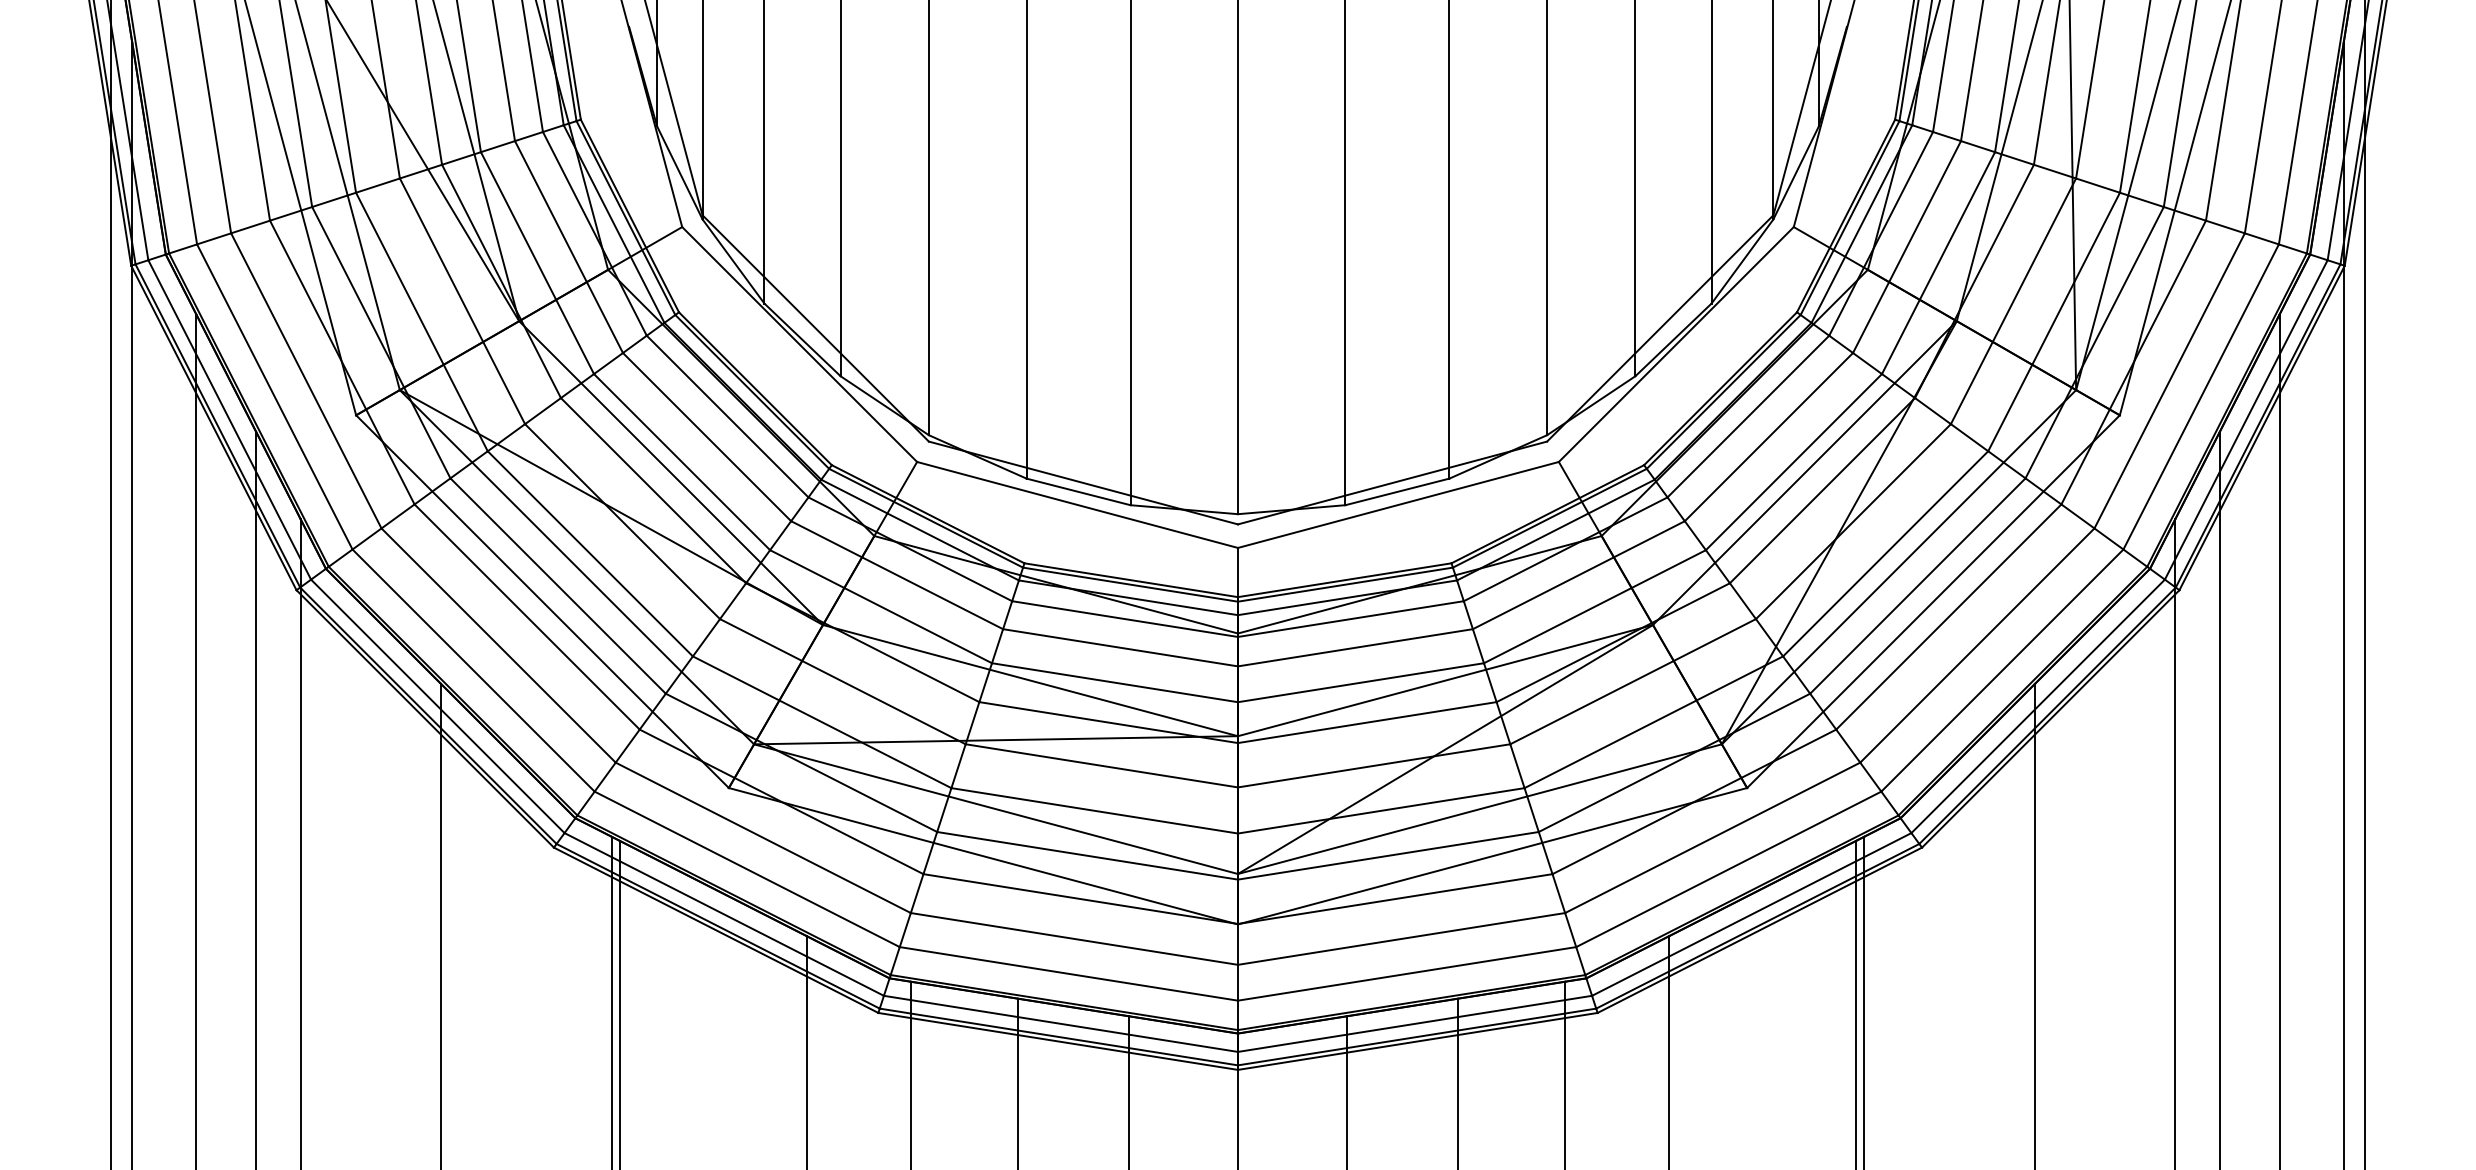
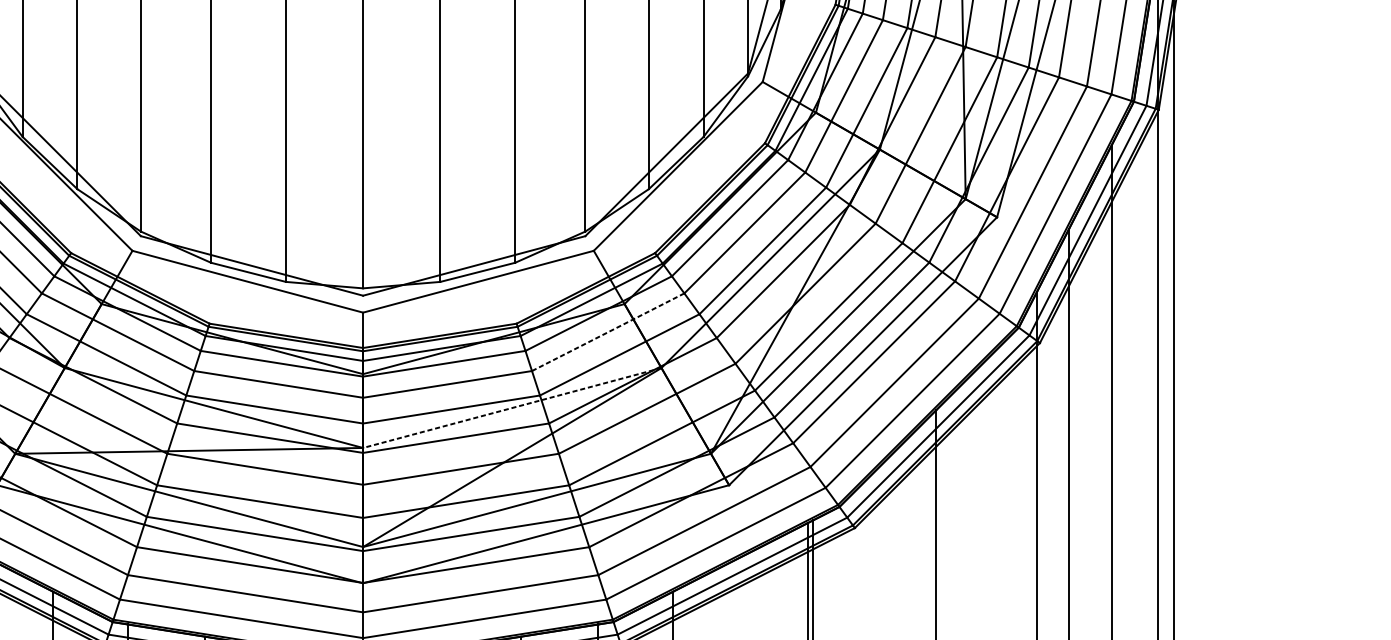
line: (1578, 575) -> (607, 332), solid -> dashed
line: (1445, 680) -> (512, 407), solid -> dashed

